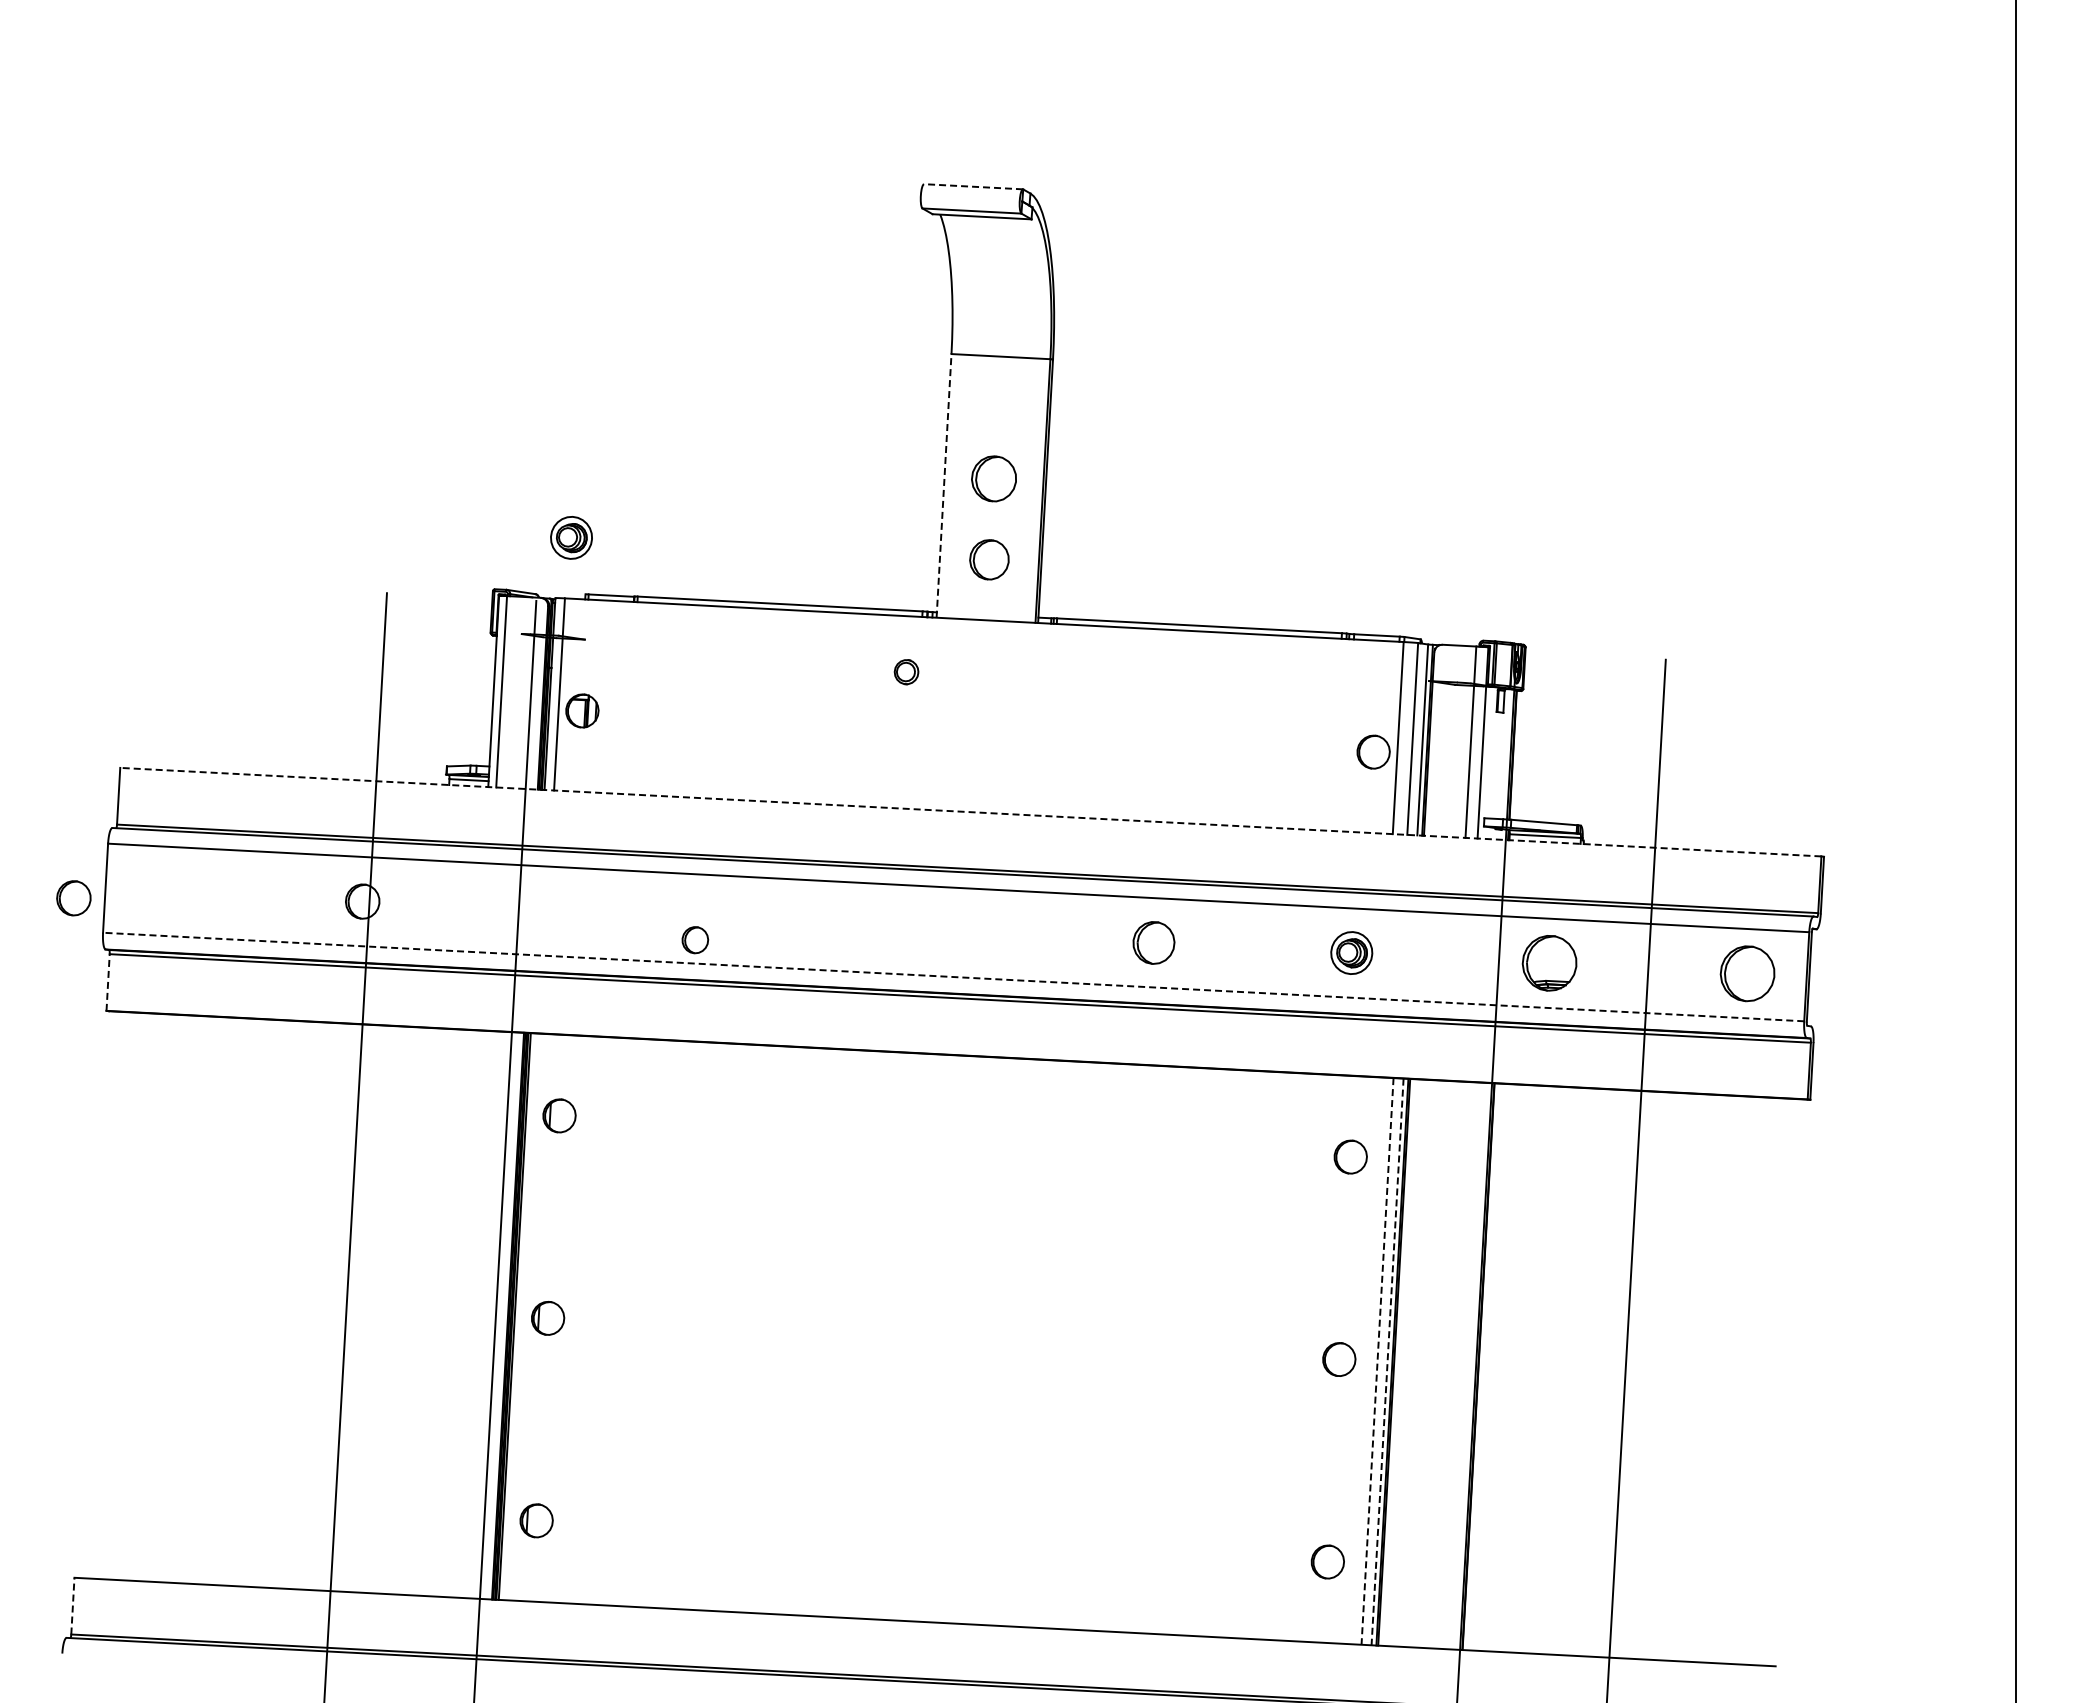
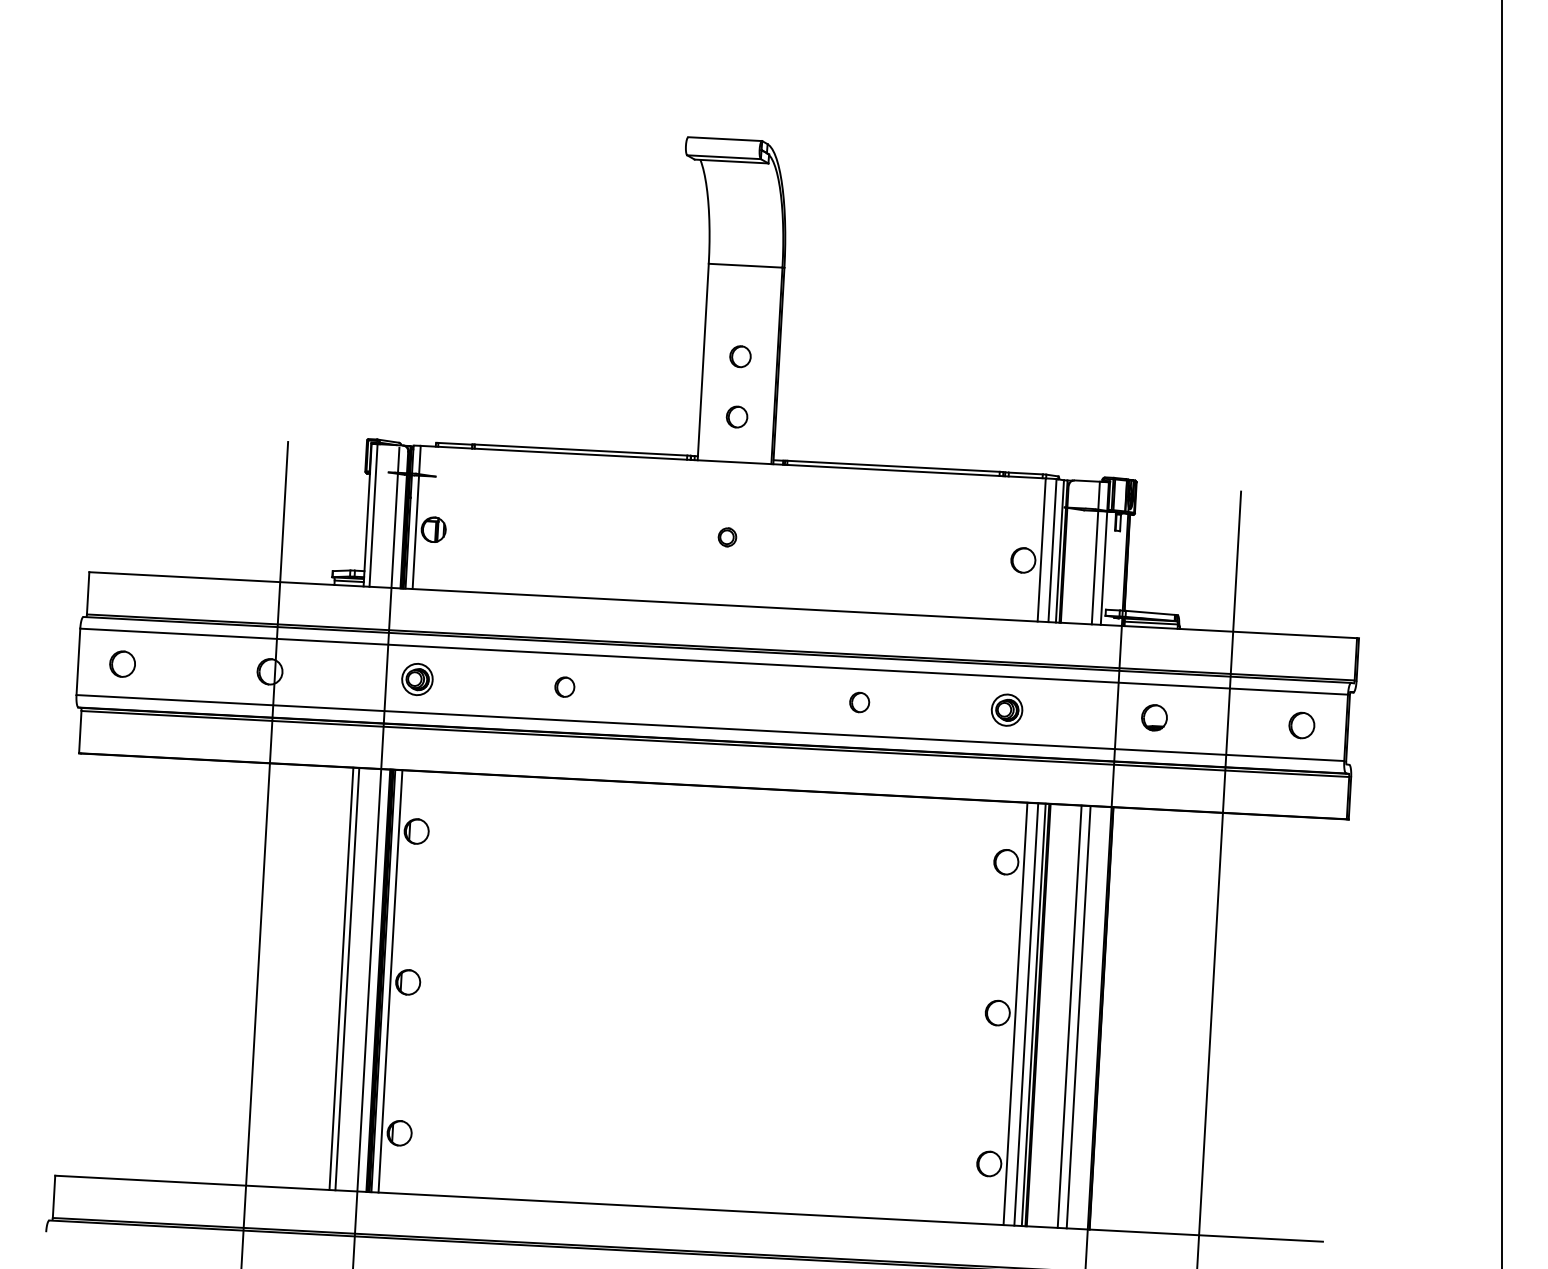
line: (973, 186) -> (725, 138), dashed -> solid
part: (993, 478) -> (740, 356), size x0.62
line: (944, 485) -> (703, 361), dashed -> solid
part: (571, 537) -> (417, 679), moved
part: (989, 559) -> (737, 416), size x0.71
part: (906, 672) -> (727, 537), moved
line: (970, 812) -> (722, 605), dashed -> solid
part: (73, 898) -> (122, 664), moved
part: (695, 940) -> (564, 687), moved
part: (1153, 942) -> (859, 702), size x0.62
part: (1549, 963) -> (1154, 717), size x0.62
part: (1746, 973) -> (1301, 725), size x0.62
line: (953, 977) -> (710, 728), dashed -> solid
line: (108, 982) -> (80, 732), dashed -> solid
line: (458, 1313) -> (341, 978), added
line: (466, 1313) -> (347, 978), added
line: (524, 1316) -> (390, 981), added
line: (1363, 1360) -> (1015, 1013), added
line: (1377, 1361) -> (1026, 1014), dashed -> solid
line: (1387, 1361) -> (1033, 1014), dashed -> solid
line: (1435, 1364) -> (1069, 1016), added
line: (1447, 1364) -> (1078, 1016), added
line: (72, 1605) -> (53, 1196), dashed -> solid

